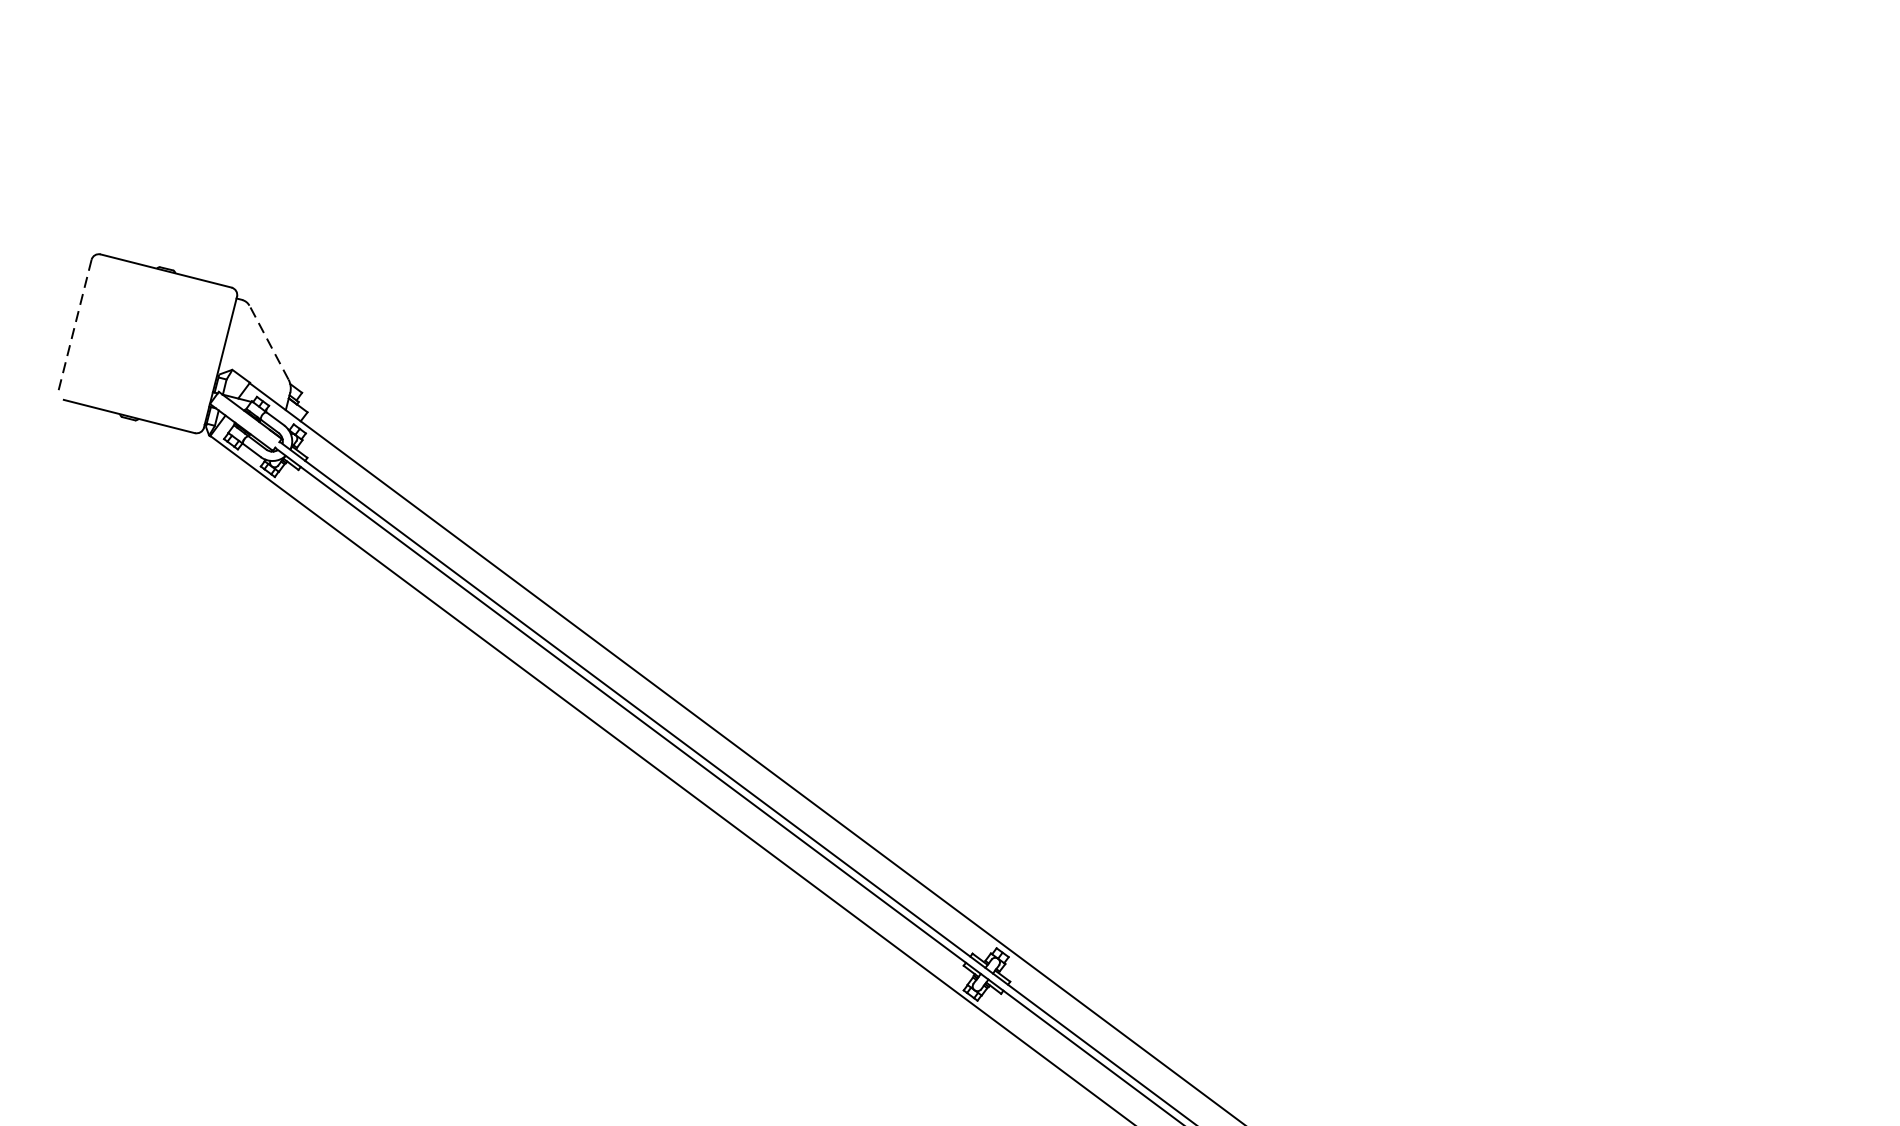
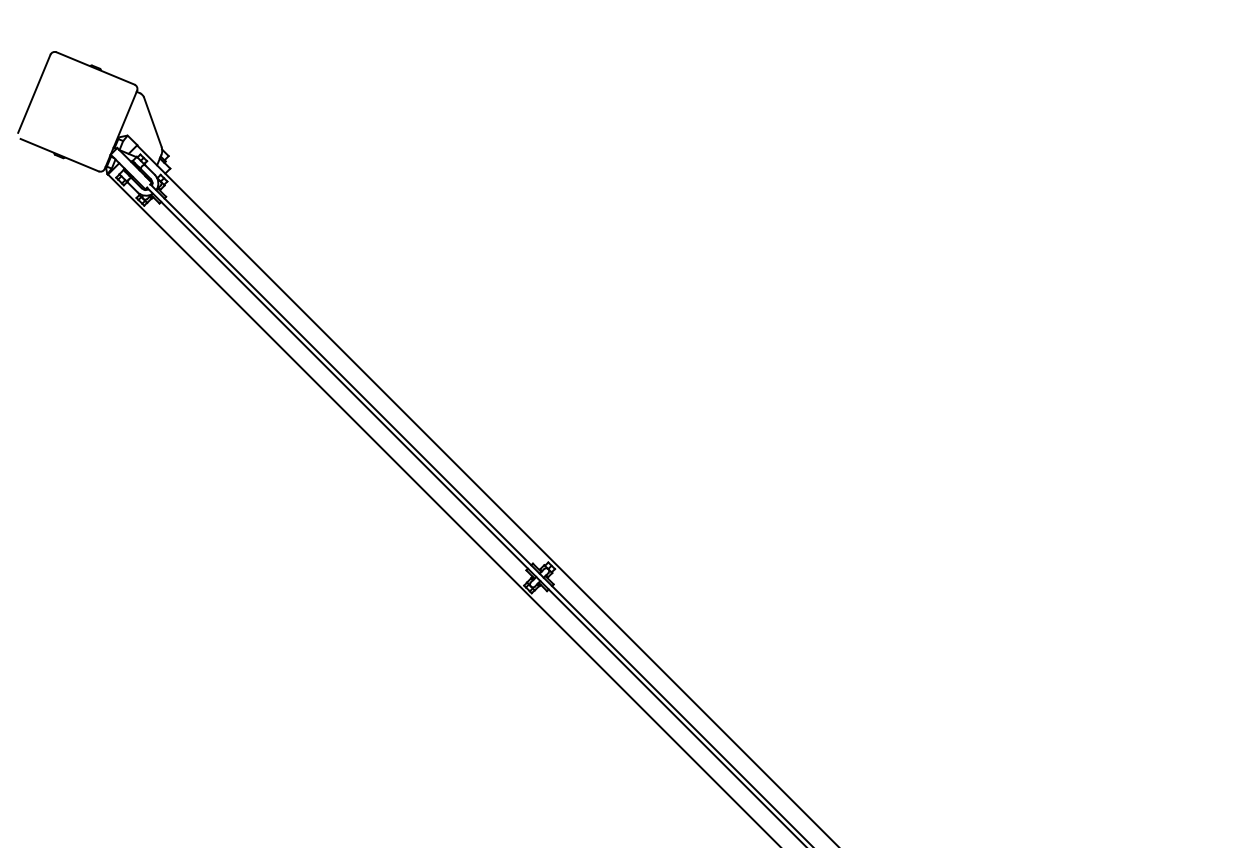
line: (75, 326) -> (34, 94), dashed -> solid
line: (268, 341) -> (152, 121), dashed -> solid

